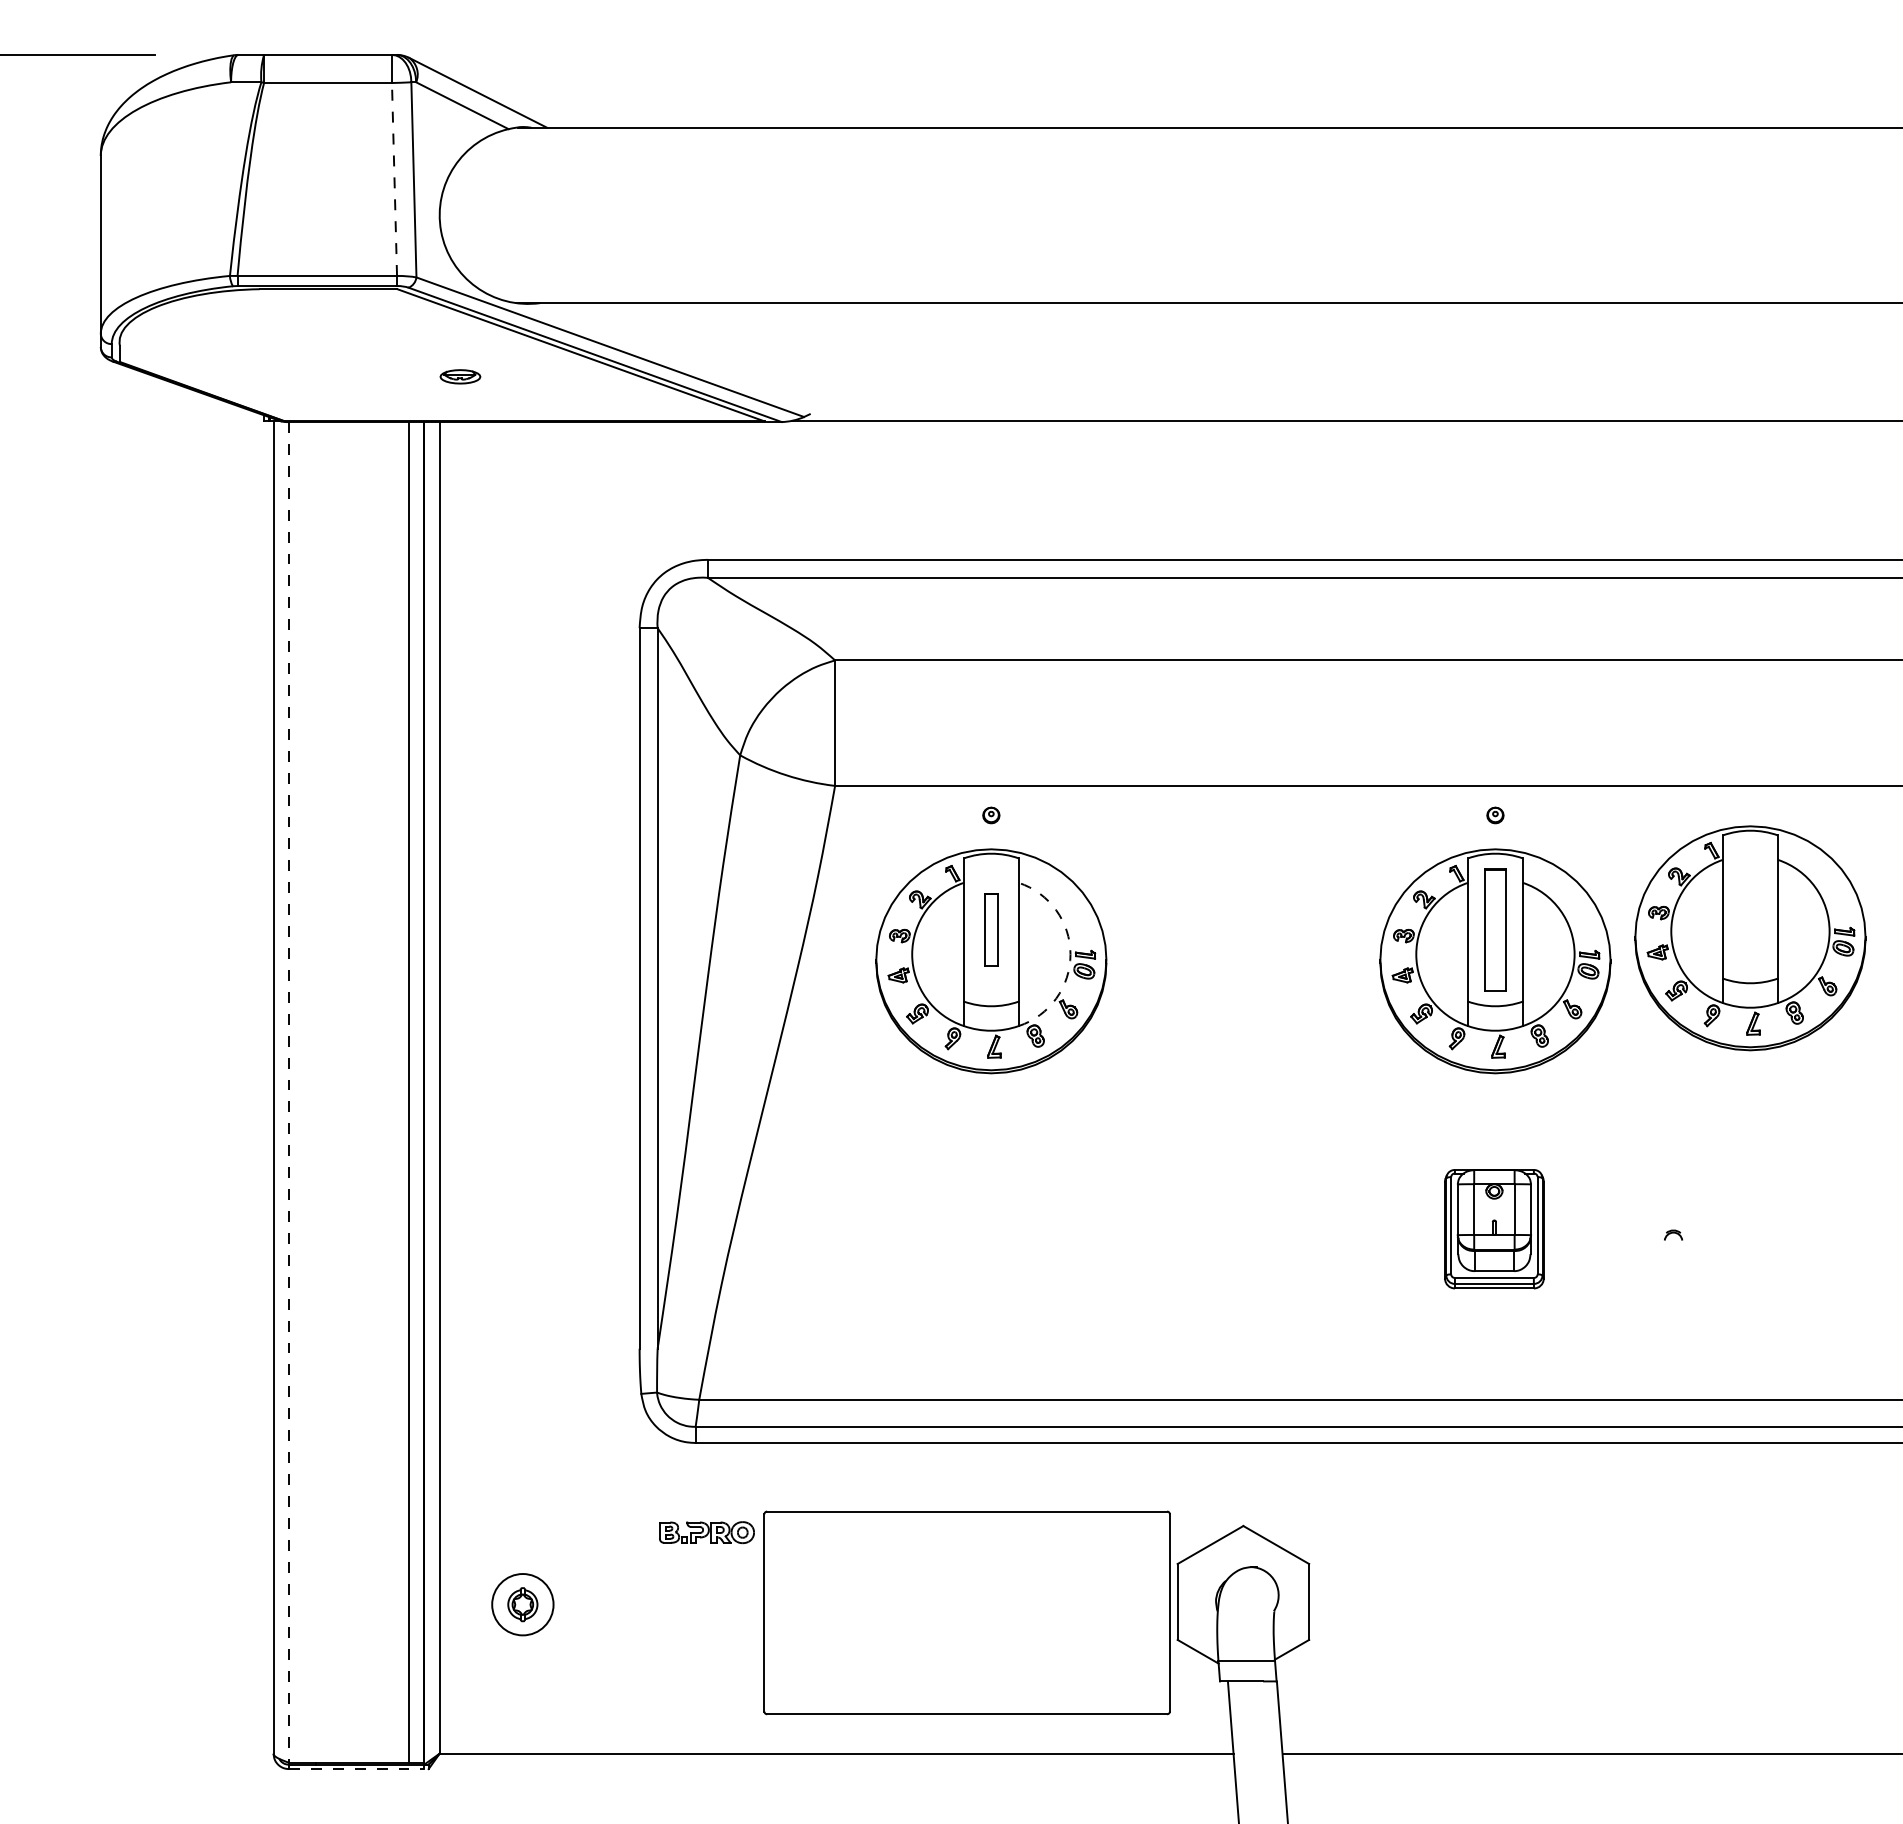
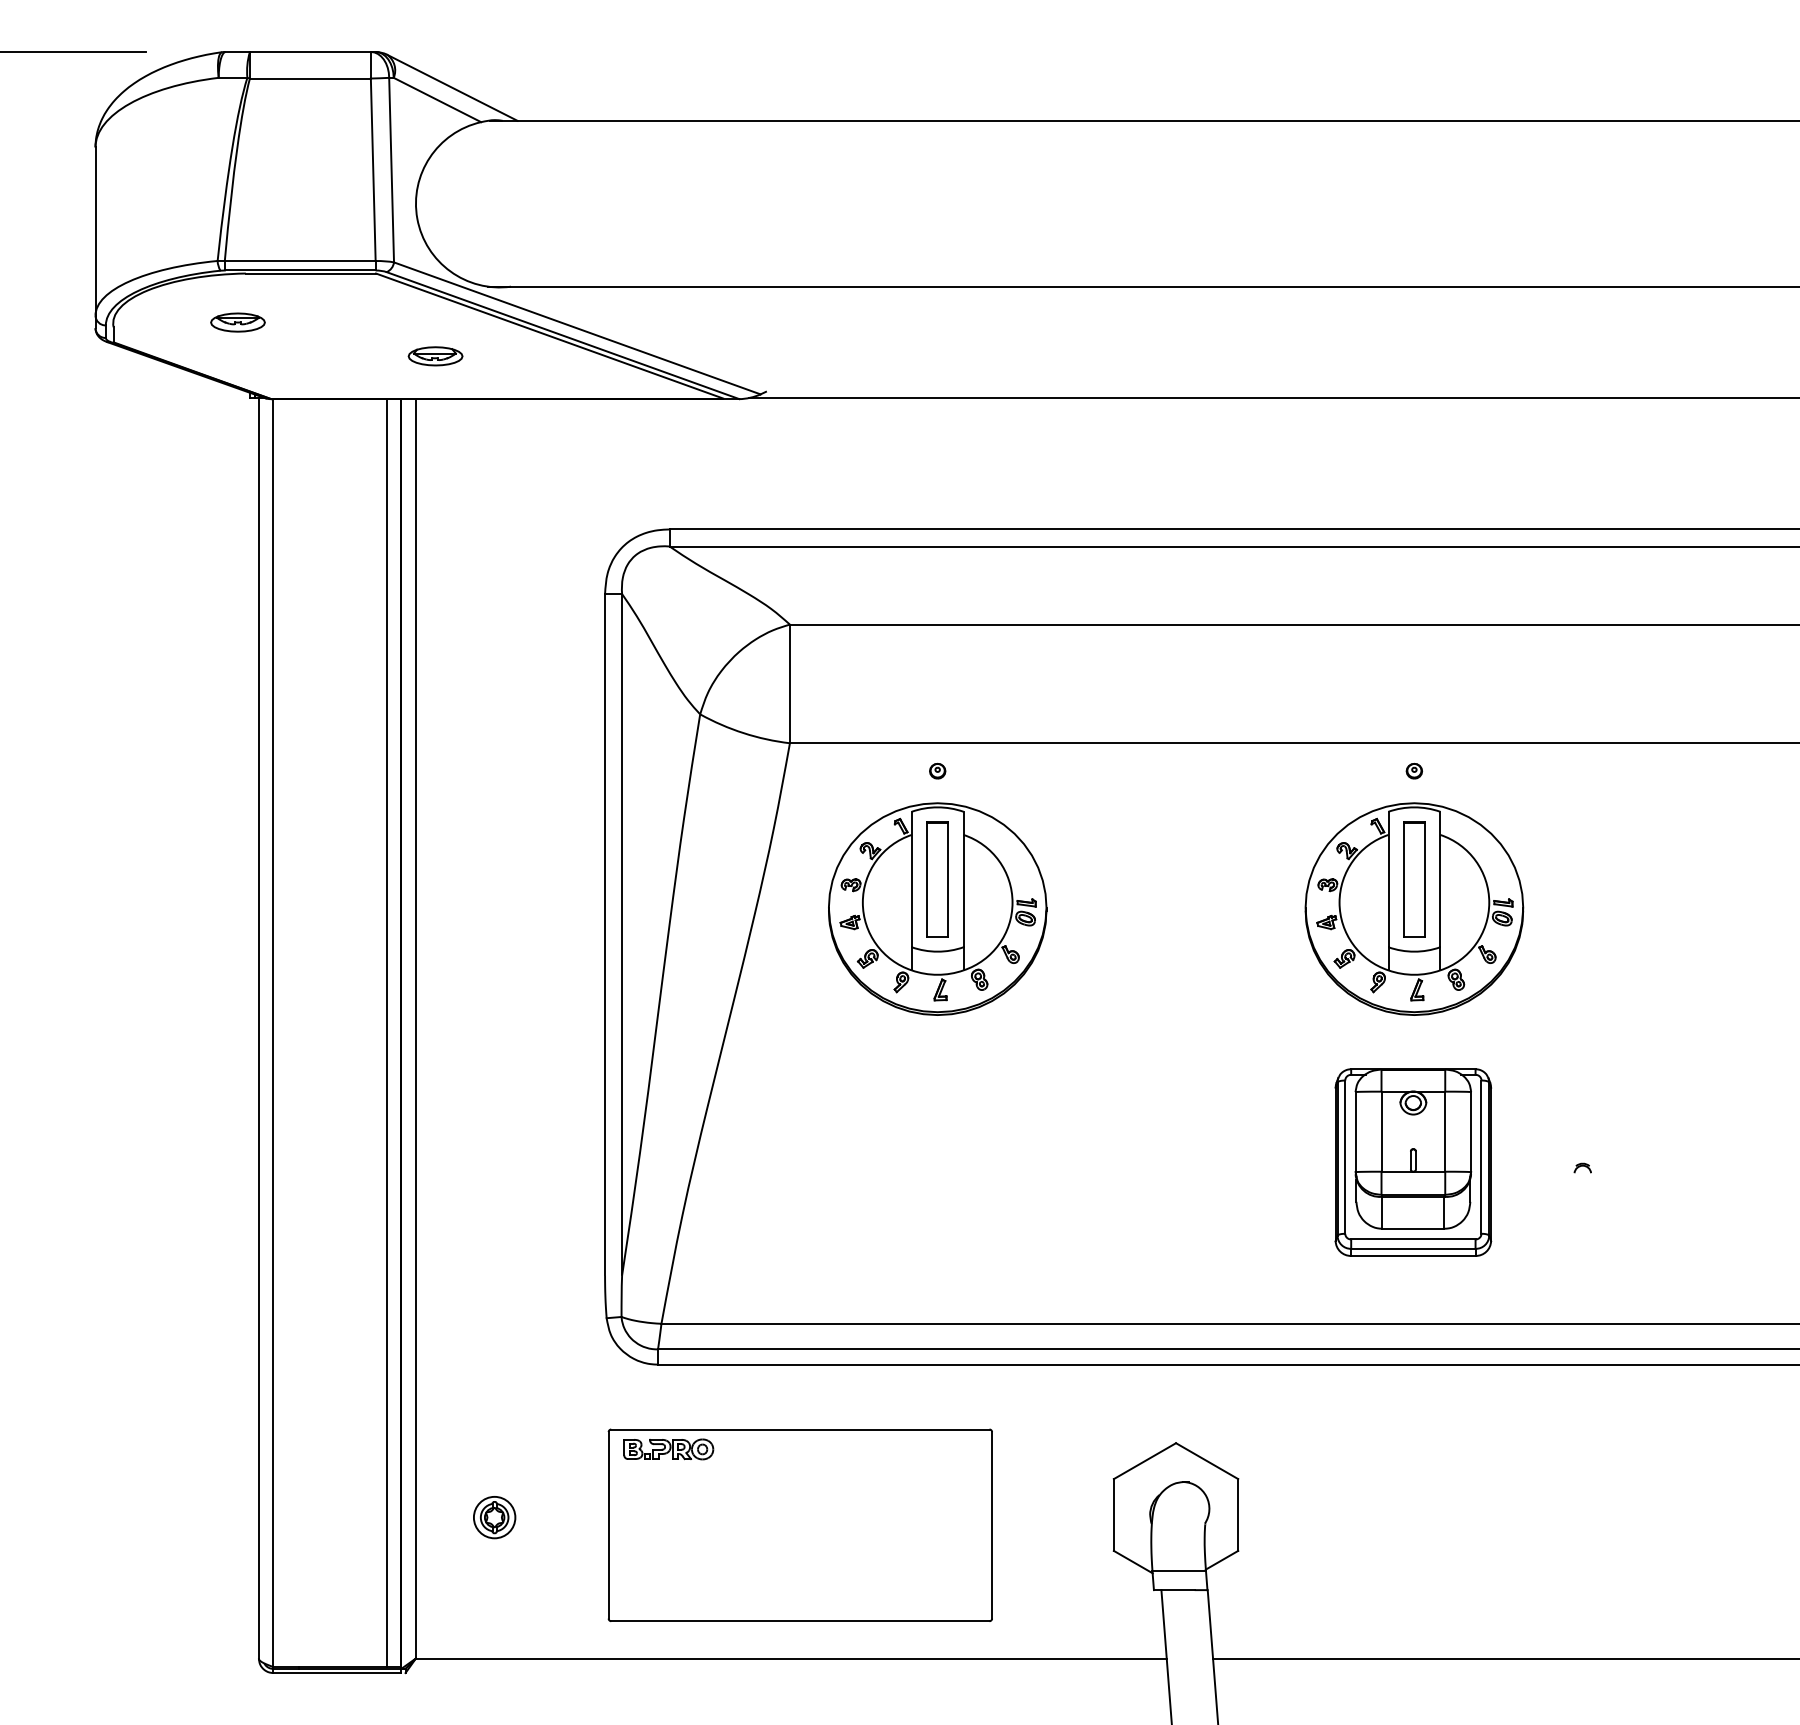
line: (394, 179) -> (373, 169), dashed -> solid
part: (251, 340) -> (238, 322), added
part: (460, 376) -> (435, 356), size x1.43
part: (990, 929) -> (936, 879), size x1.67
part: (1750, 938) -> (1655, 887), removed
arc: (1070, 954) -> (1012, 902), dashed -> solid
line: (288, 1092) -> (273, 1033), dashed -> solid
part: (1494, 1228) -> (1413, 1161), size x1.67
circle: (522, 1604) -> (494, 1517), size x0.71
part: (966, 1612) -> (799, 1524), moved
line: (356, 1769) -> (337, 1673), dashed -> solid

